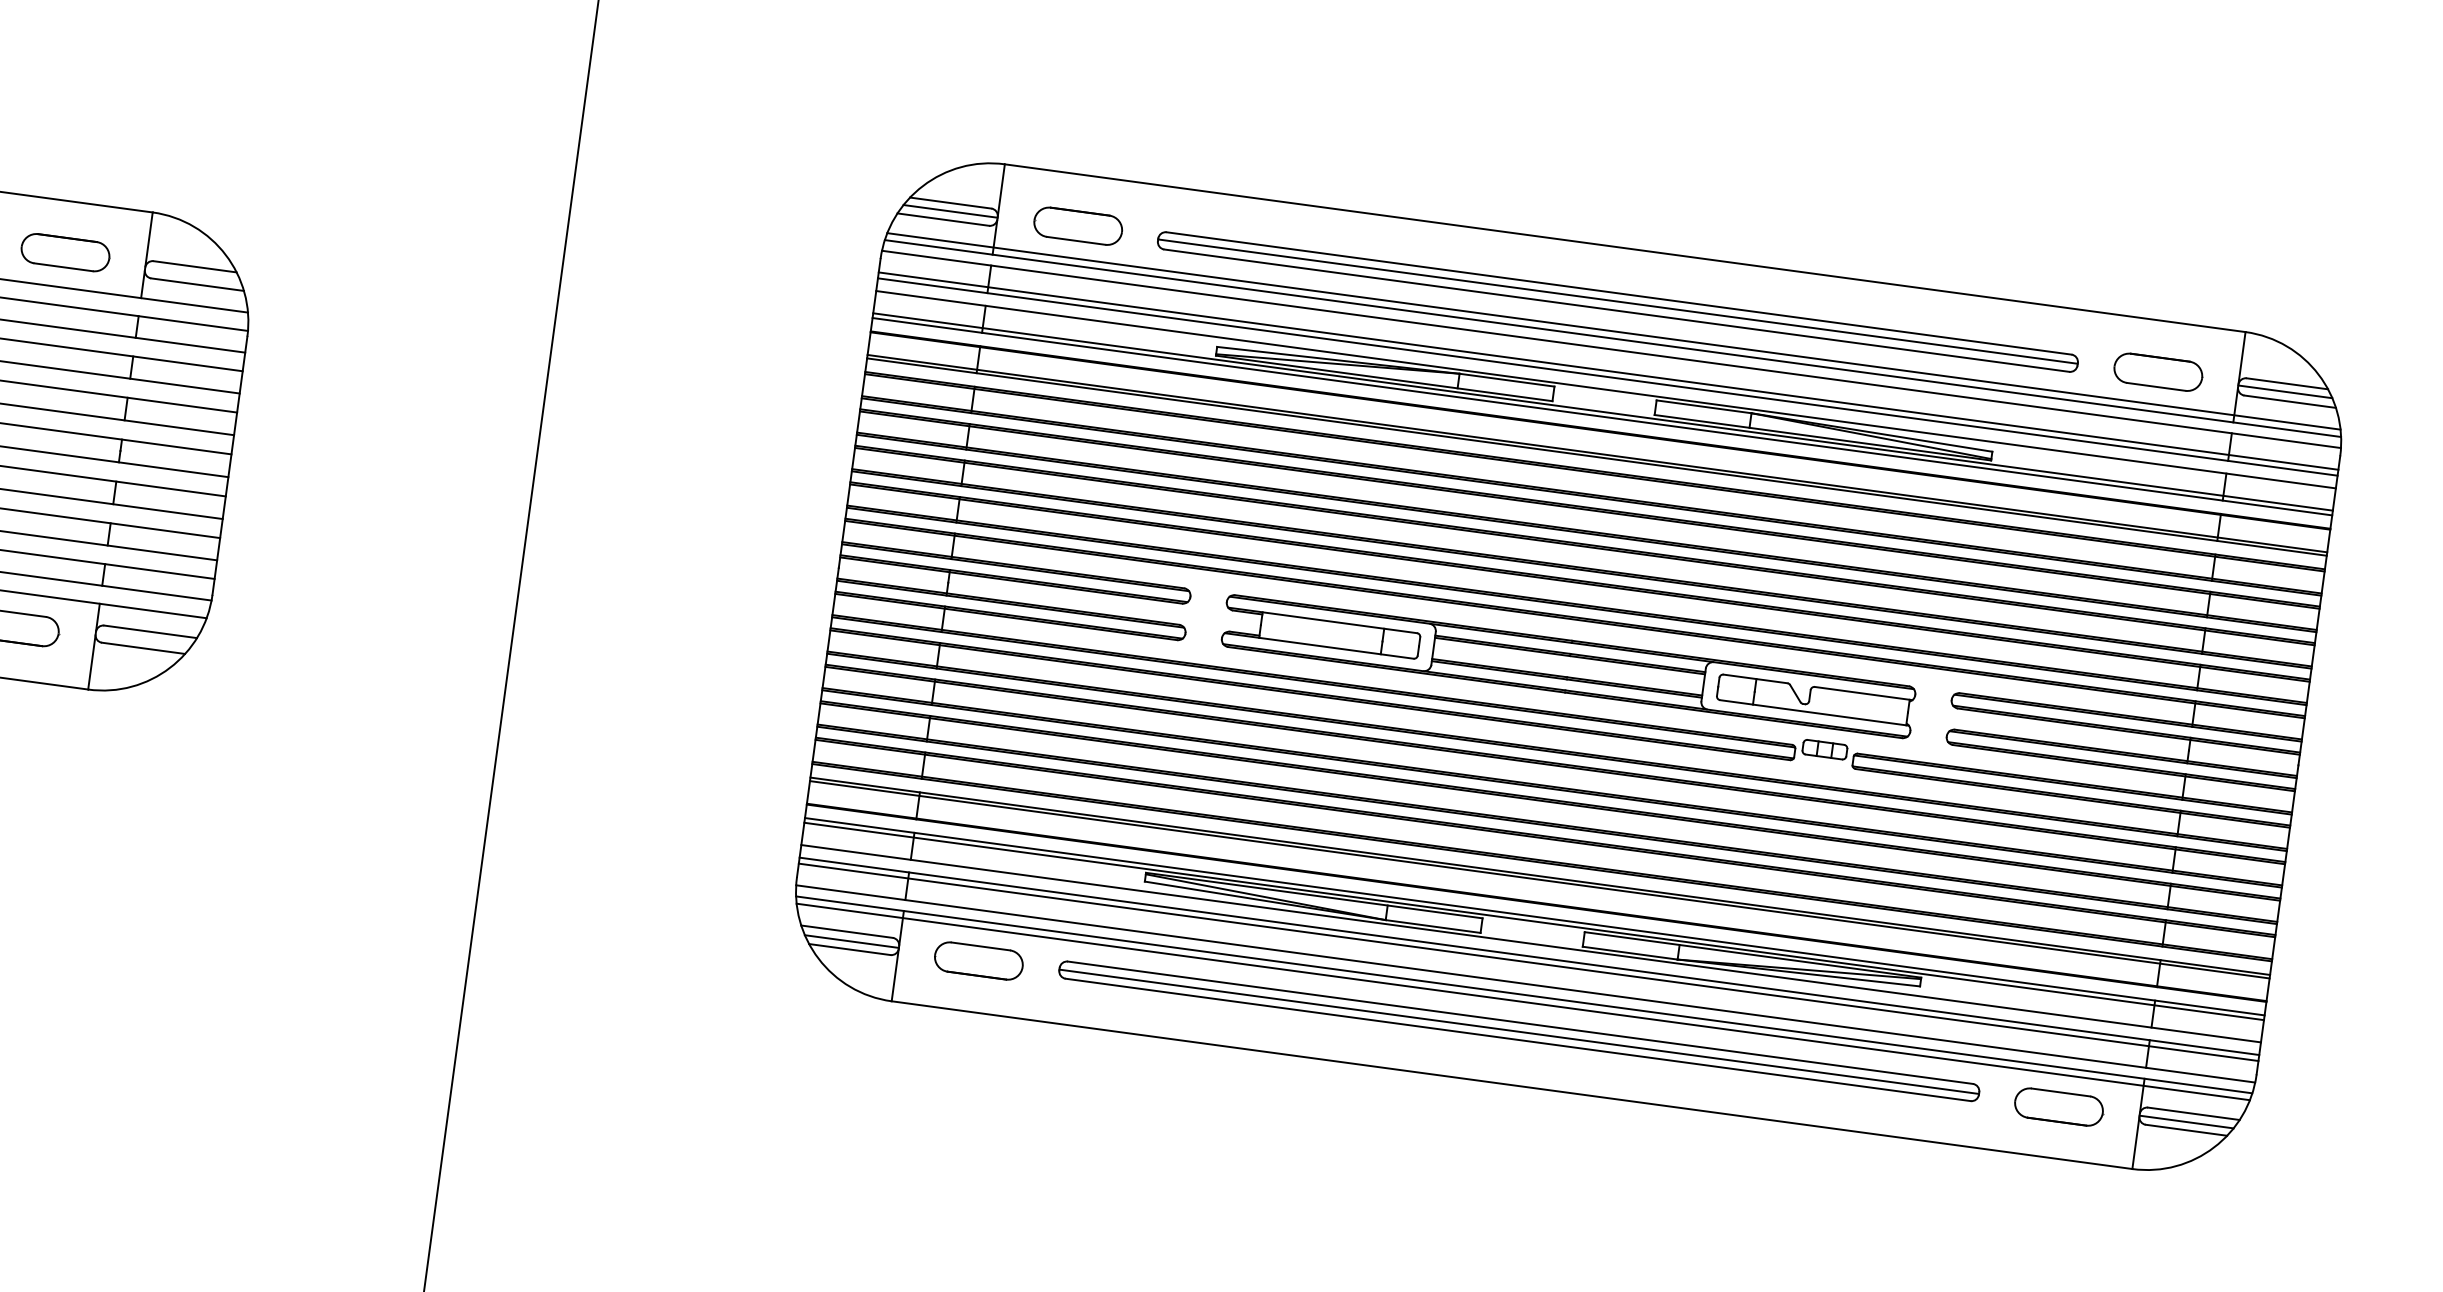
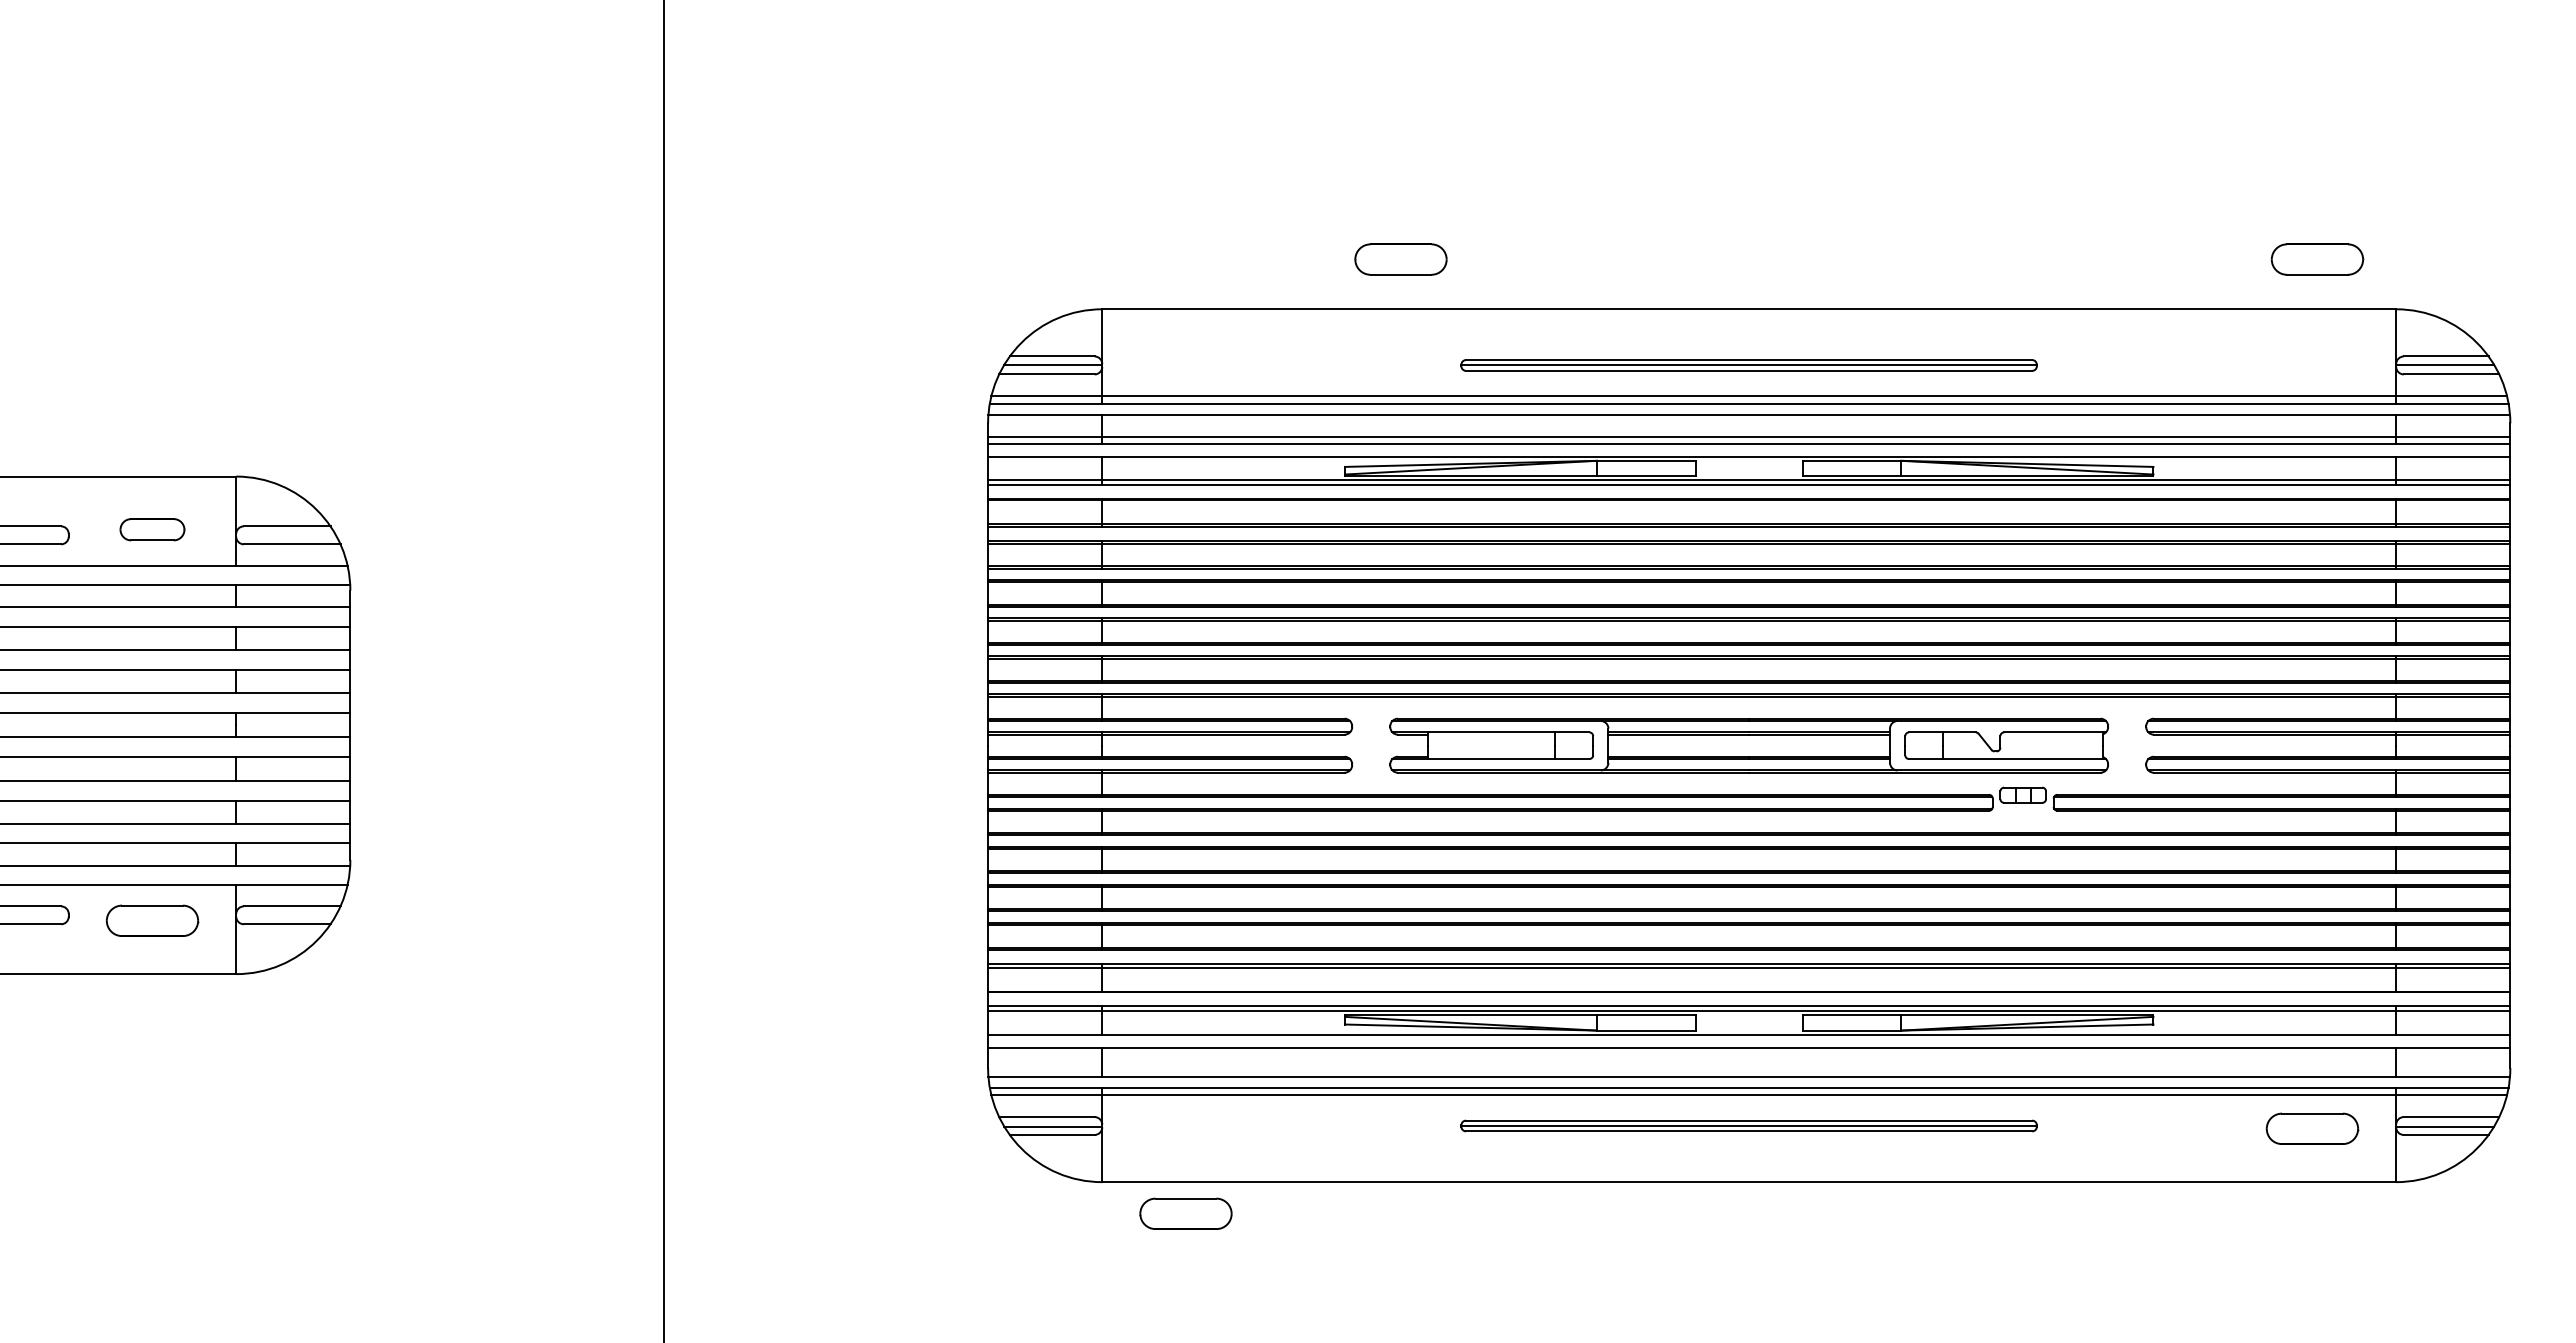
part: (1077, 226) -> (1400, 259), moved
part: (65, 252) -> (152, 529), size x0.7
part: (1617, 301) -> (1748, 365), size x0.6
part: (2158, 372) -> (2317, 259), moved
part: (978, 960) -> (1185, 1213), moved
line: (1528, 962) -> (1749, 1054), removed
part: (1518, 1030) -> (1748, 1125), size x0.6

